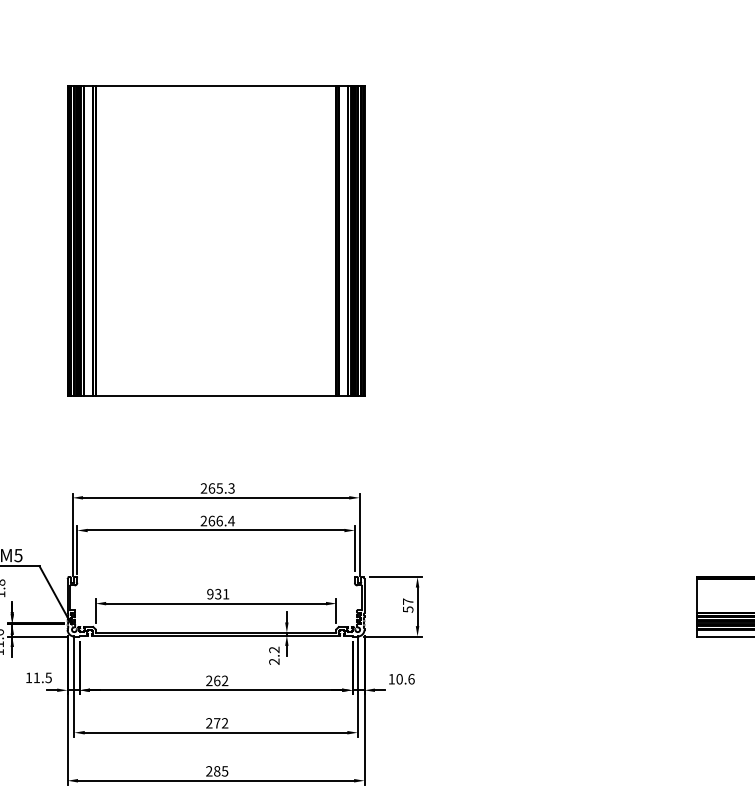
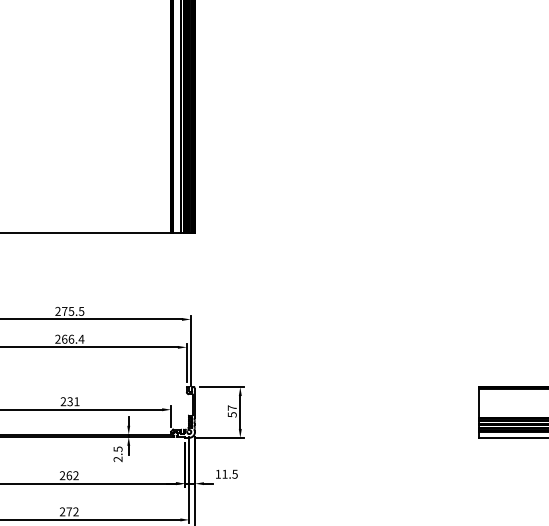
text: (221, 488) -> (72, 311), 265.3 -> 275.5
text: (210, 594) -> (63, 401), 931 -> 231
text: (274, 649) -> (118, 448), 2.2 -> 2.5
text: (405, 678) -> (230, 473), 10.6 -> 11.5

